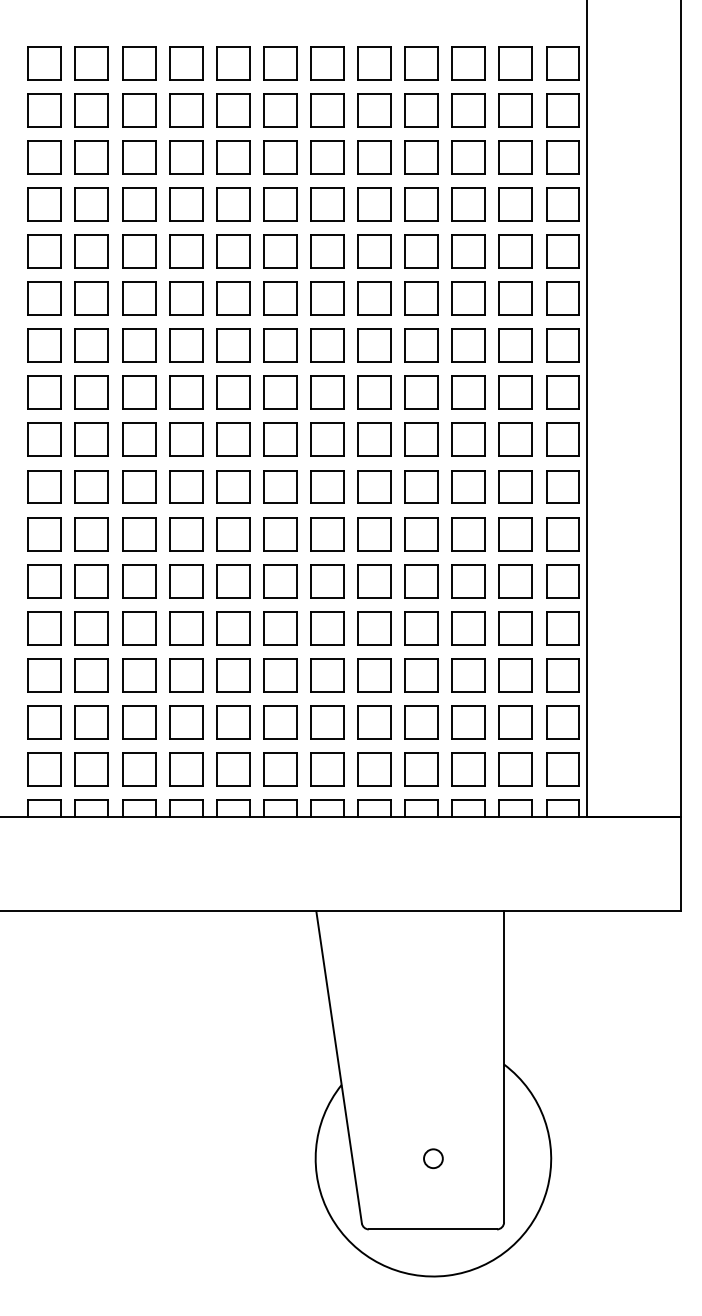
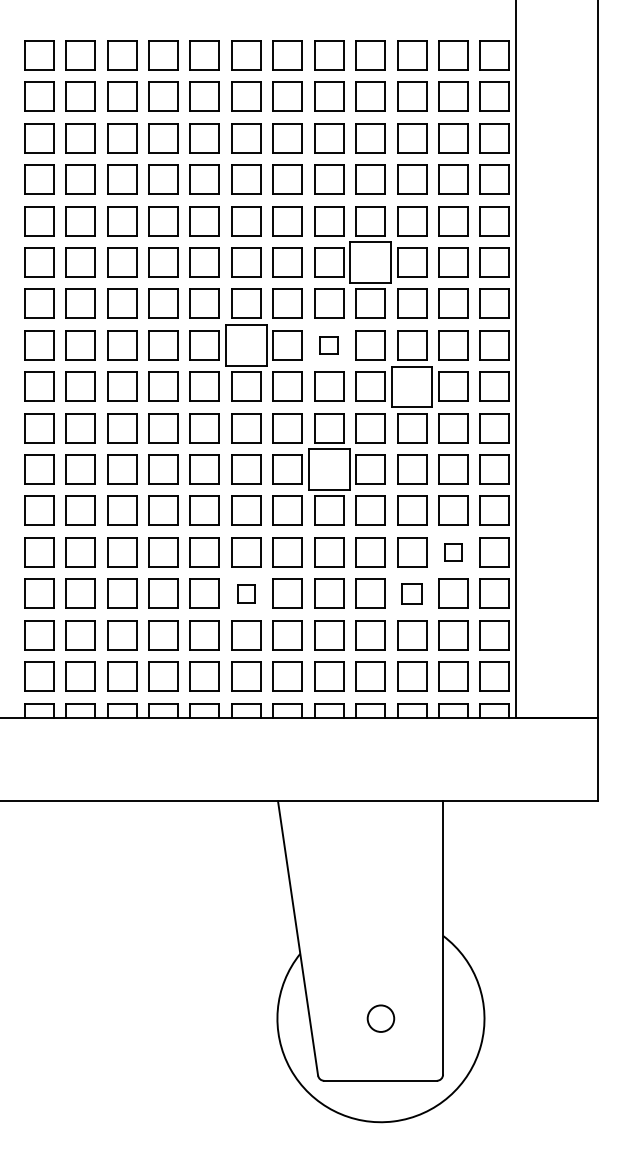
part: (421, 298) -> (370, 262), size x1.4
part: (280, 392) -> (246, 345), size x1.4
part: (374, 392) -> (329, 345), size x0.6
part: (468, 439) -> (411, 386), size x1.4
part: (374, 534) -> (329, 469), size x1.4
part: (515, 628) -> (453, 552), size x0.6
part: (280, 675) -> (246, 593), size x0.6
part: (468, 675) -> (411, 593), size x0.7
circle: (433, 1158) -> (381, 1018), size x1.6

